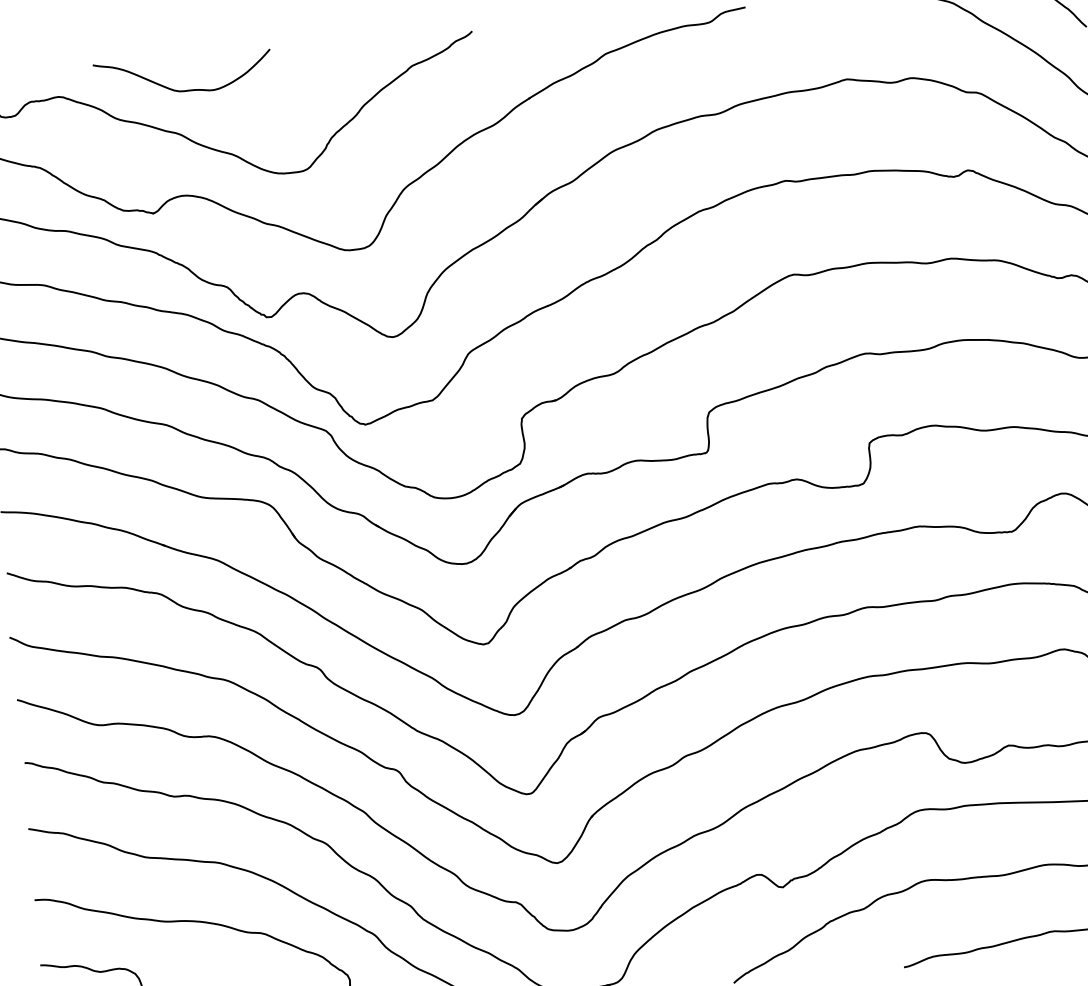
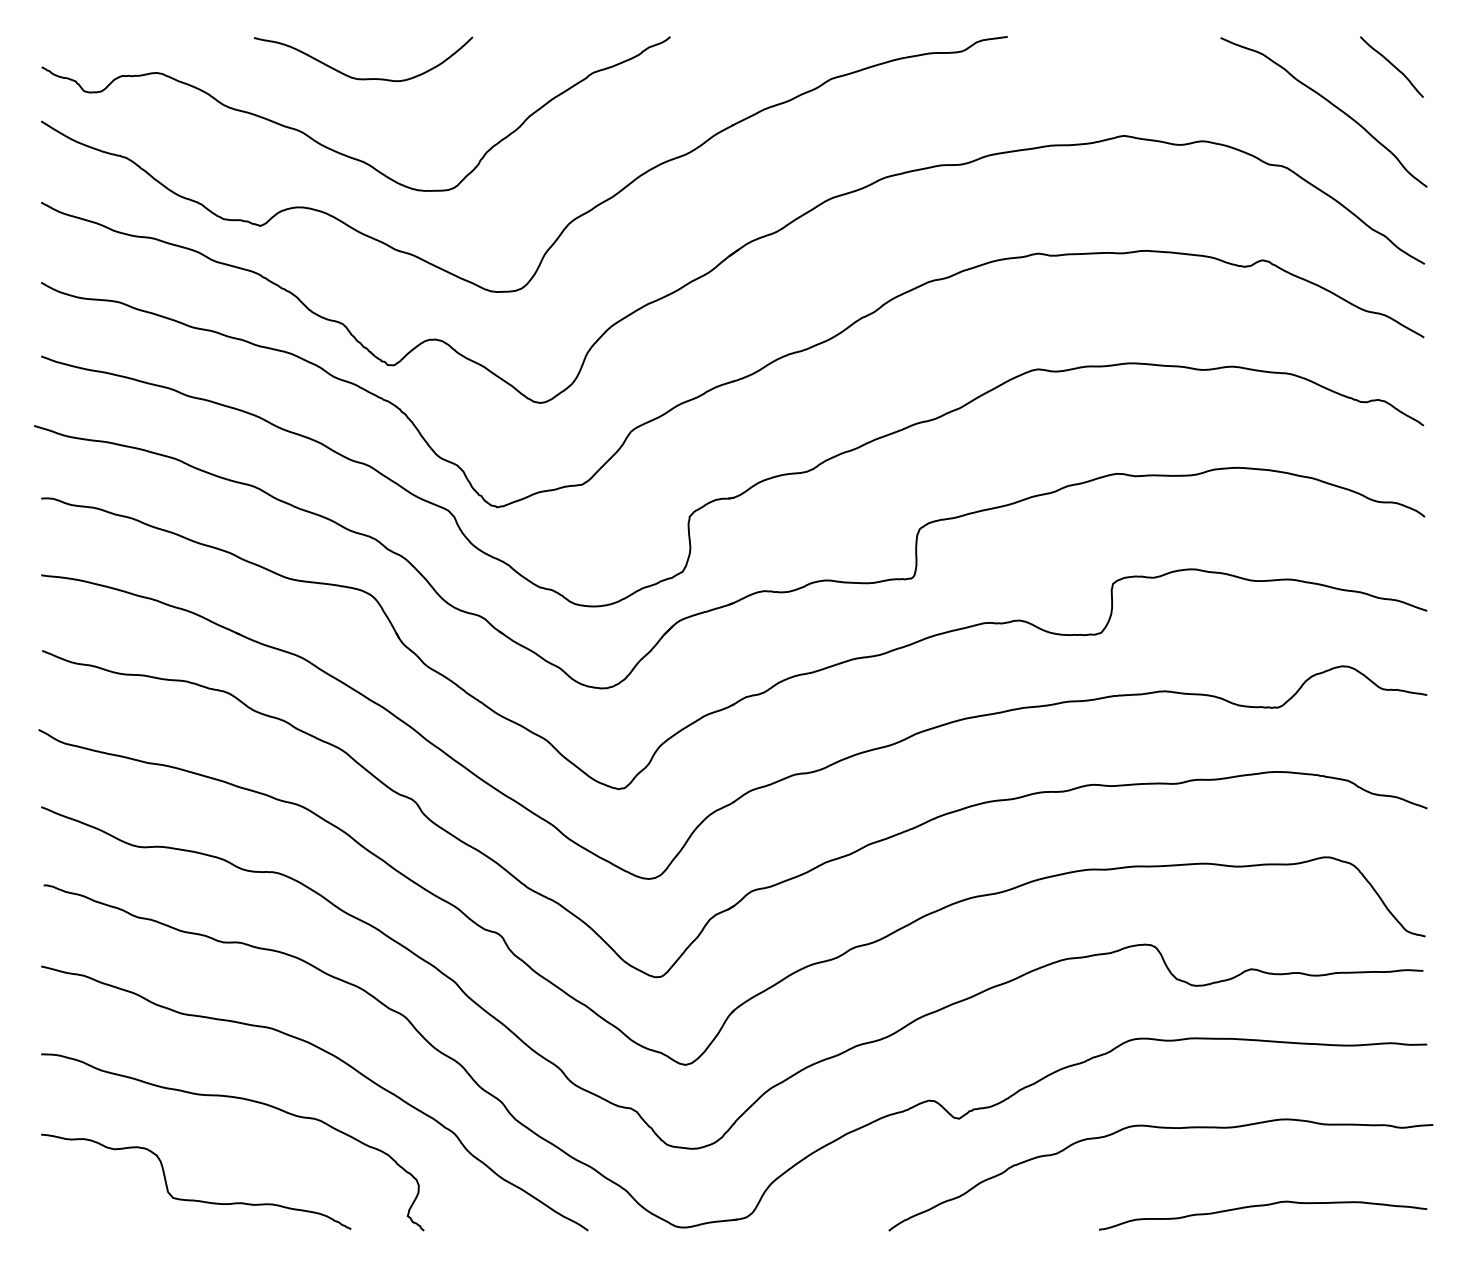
curve: (184, 90) -> (363, 78), moved

